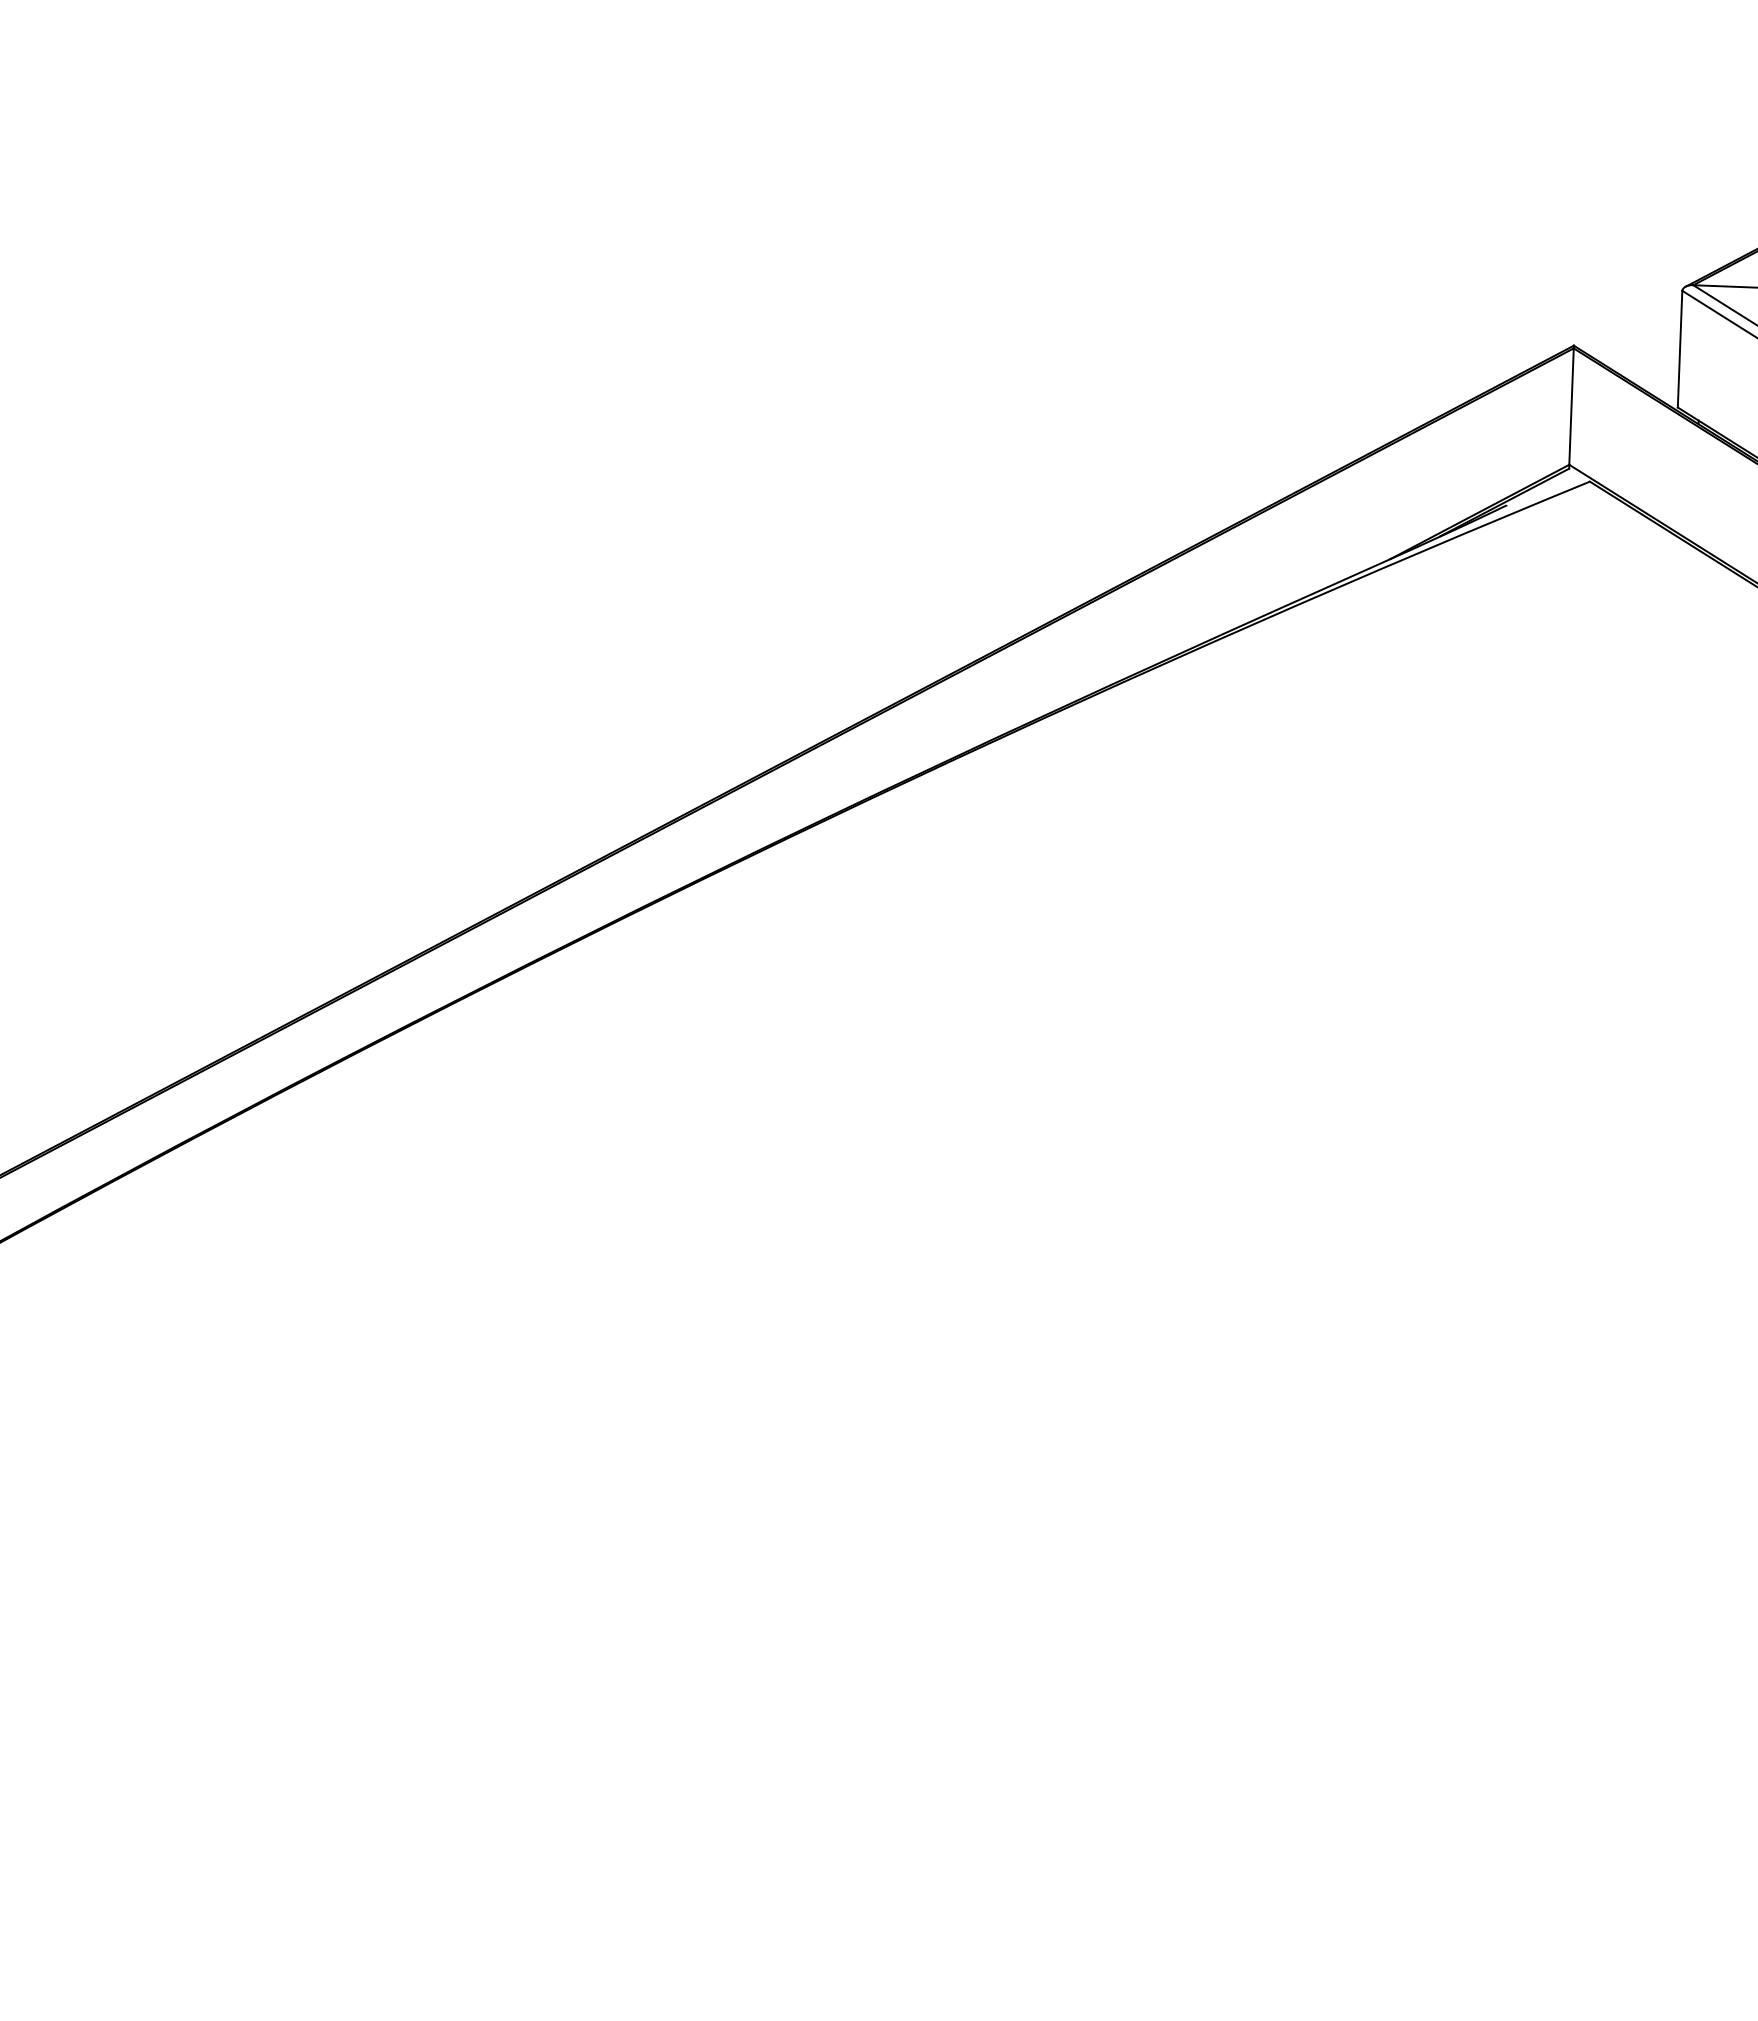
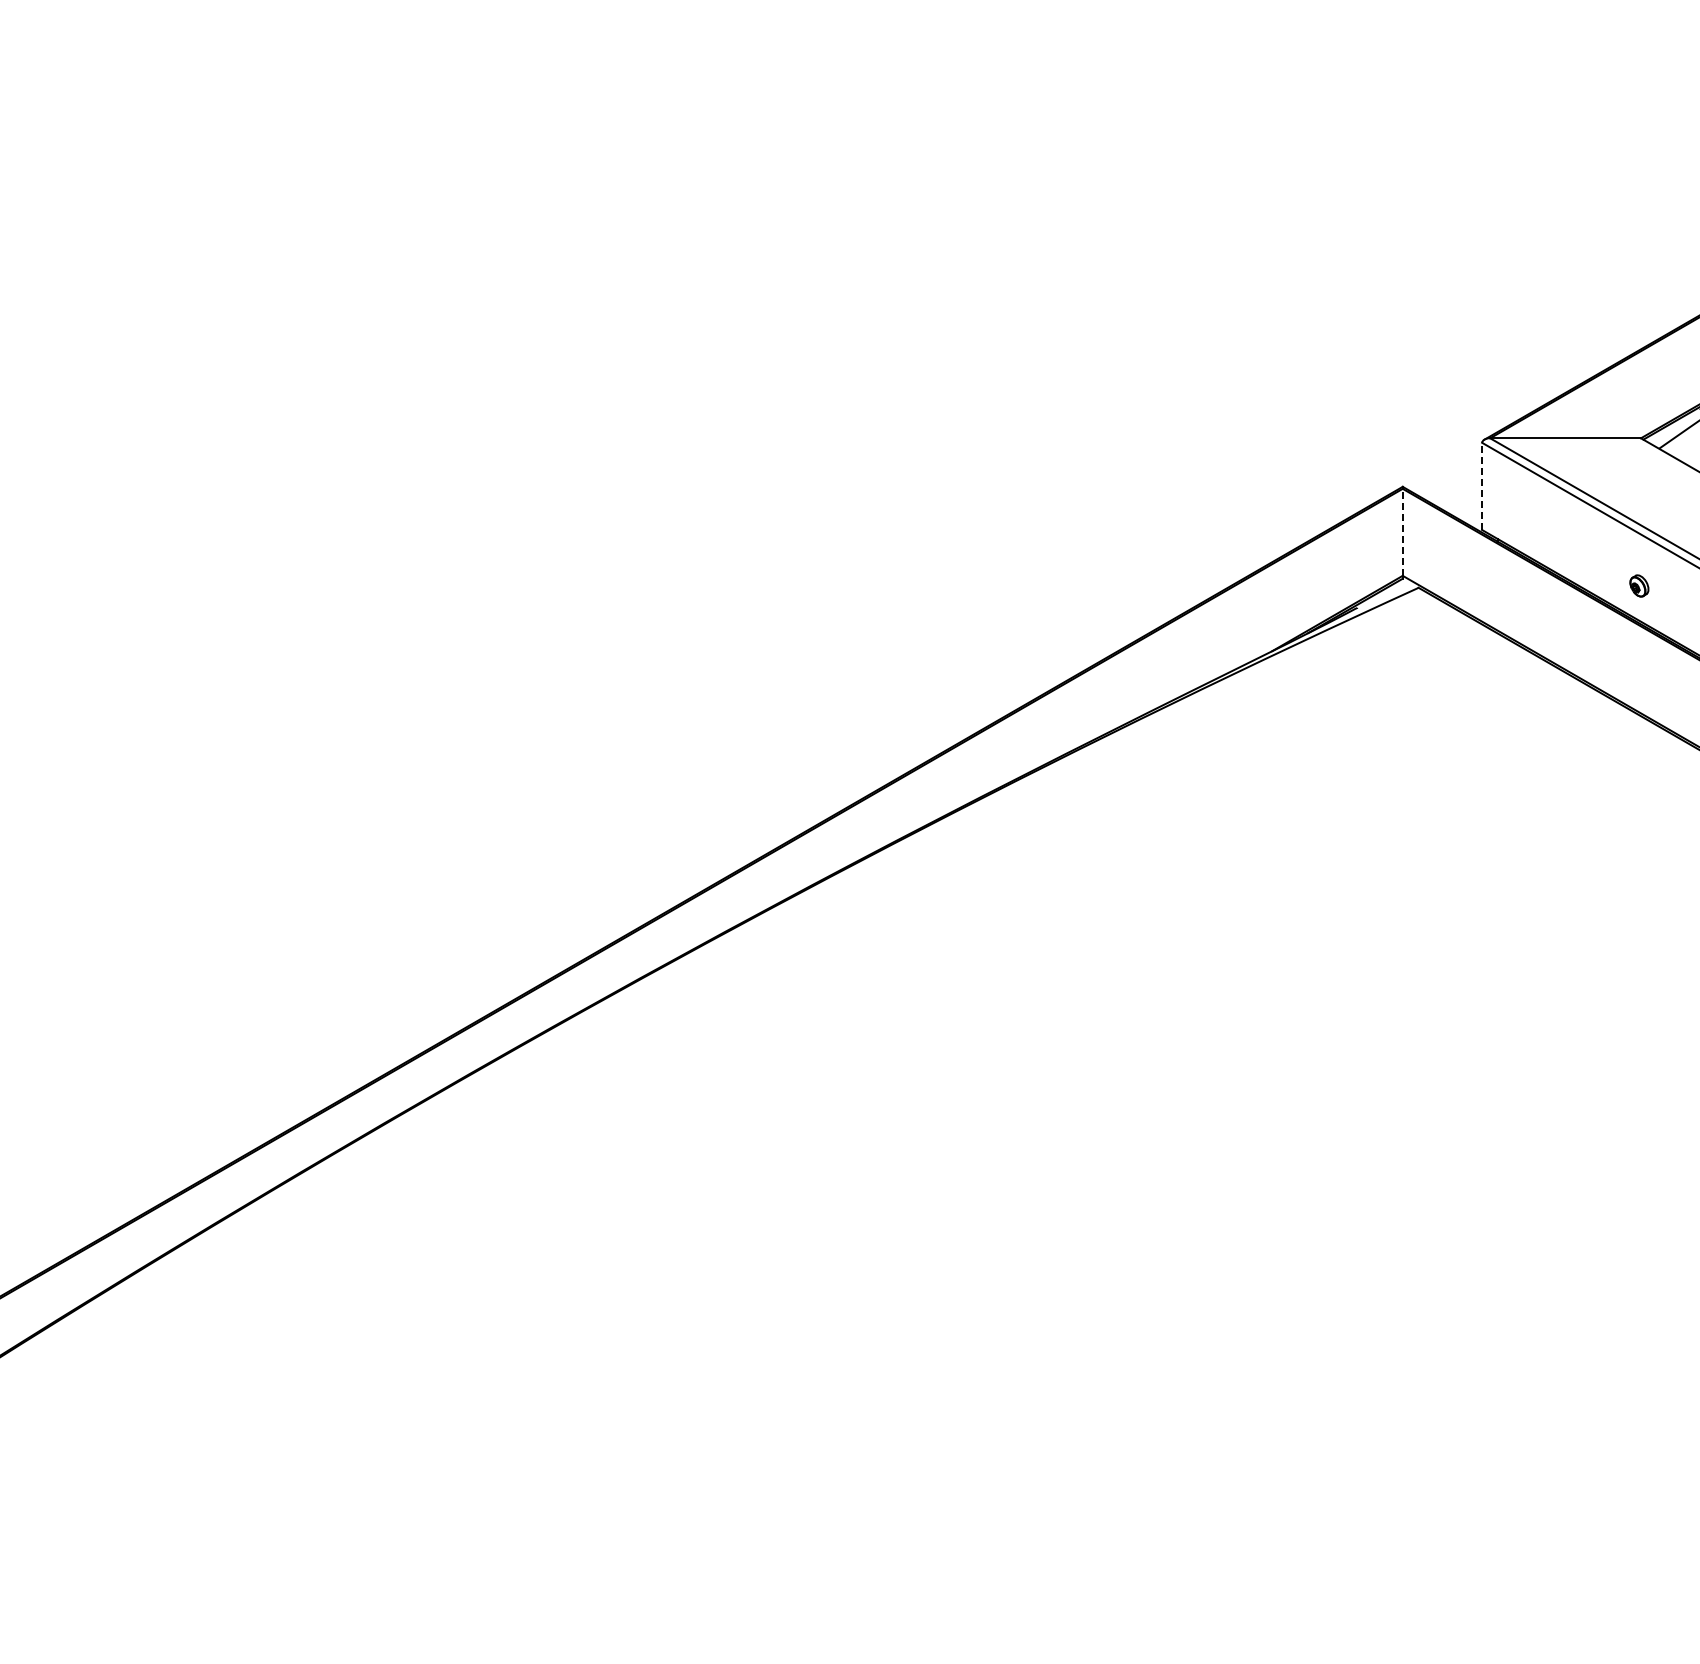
line: (1680, 349) -> (1482, 486), solid -> dashed
line: (1571, 405) -> (1402, 531), solid -> dashed

